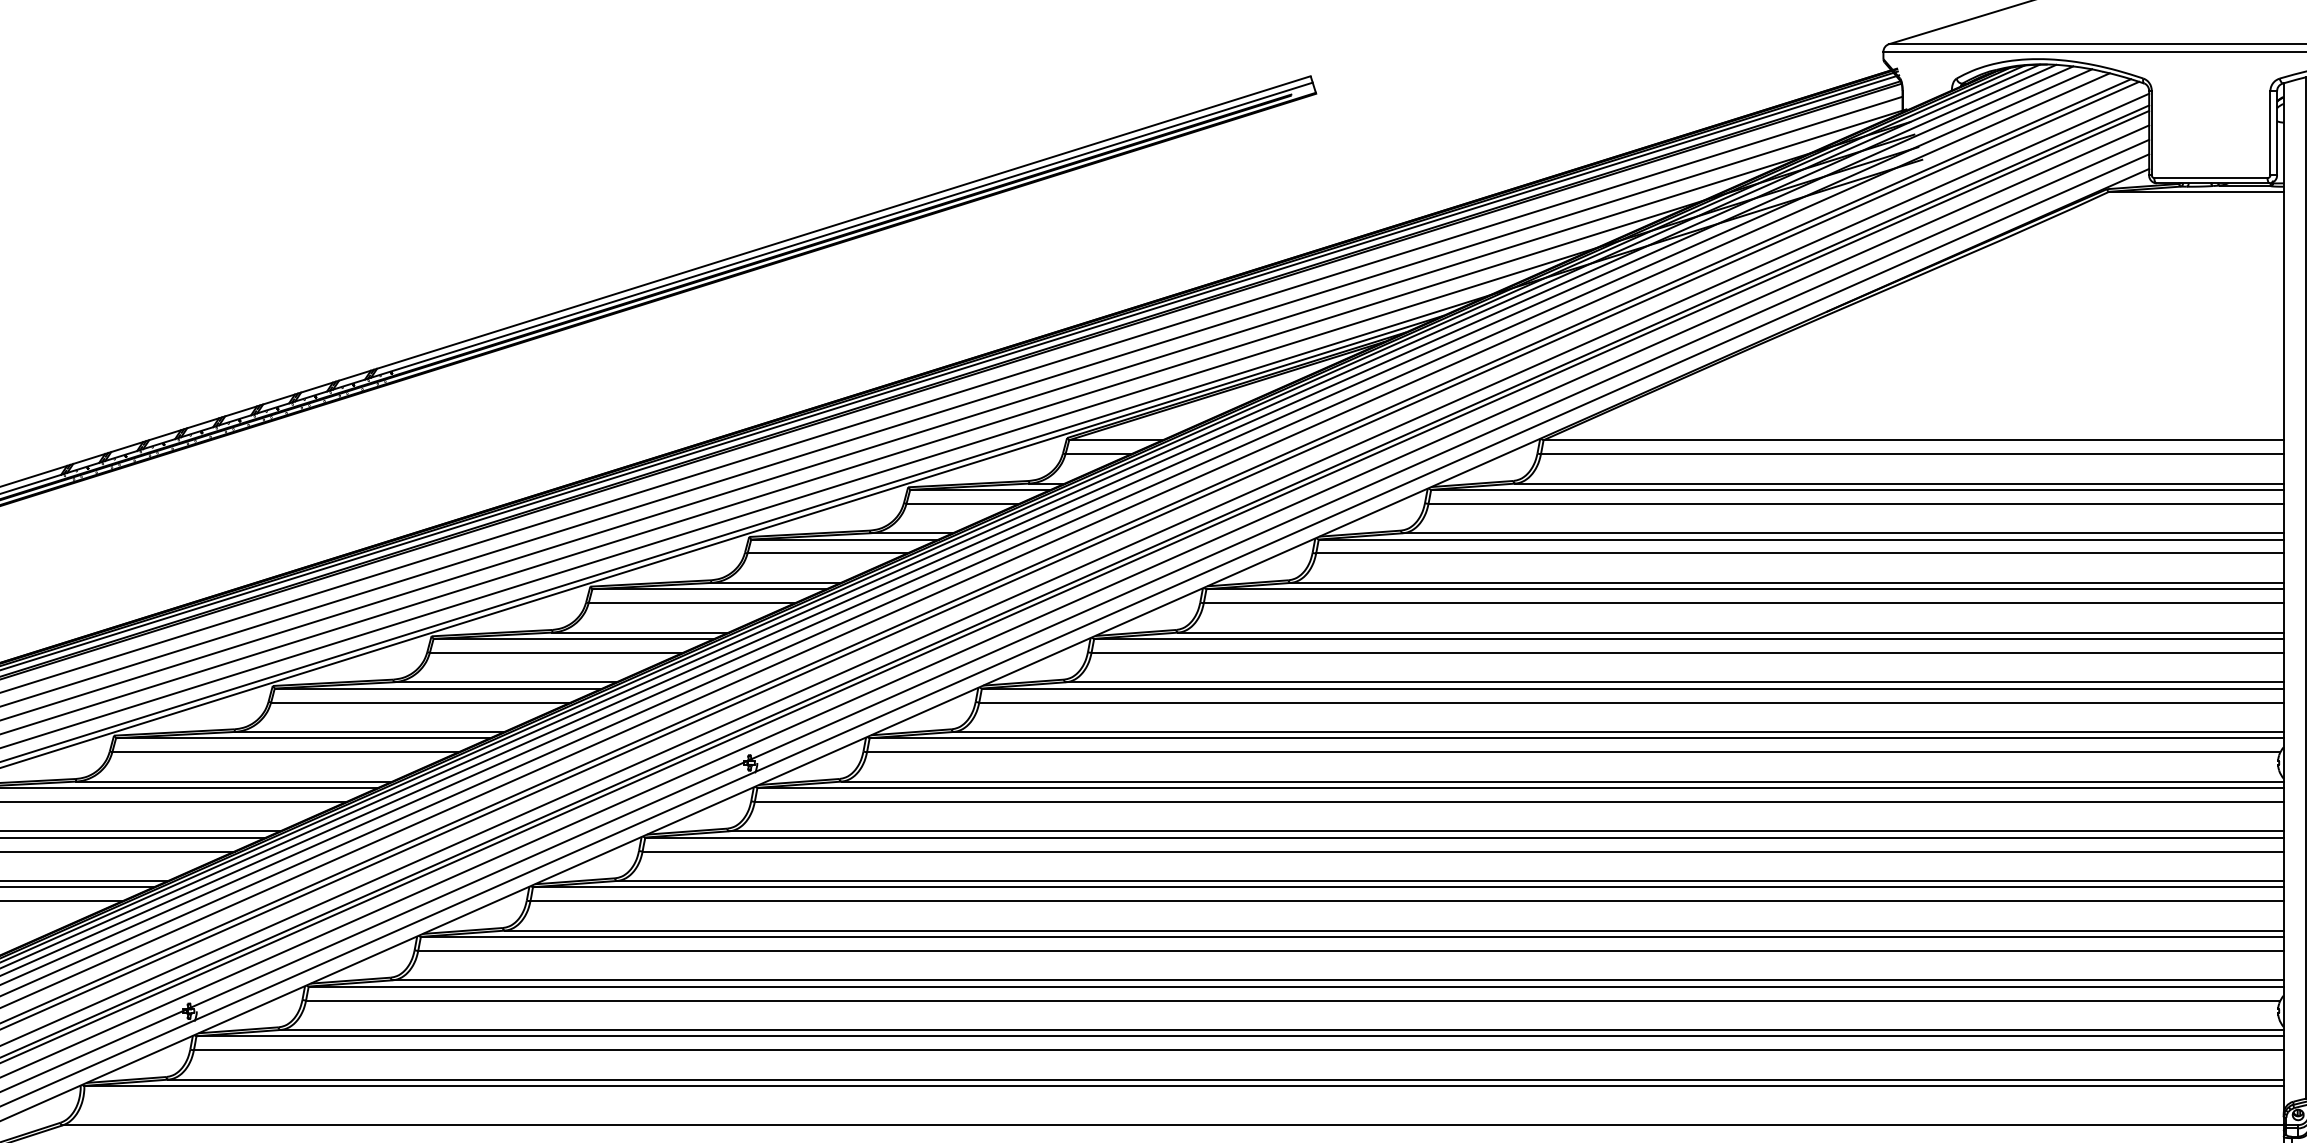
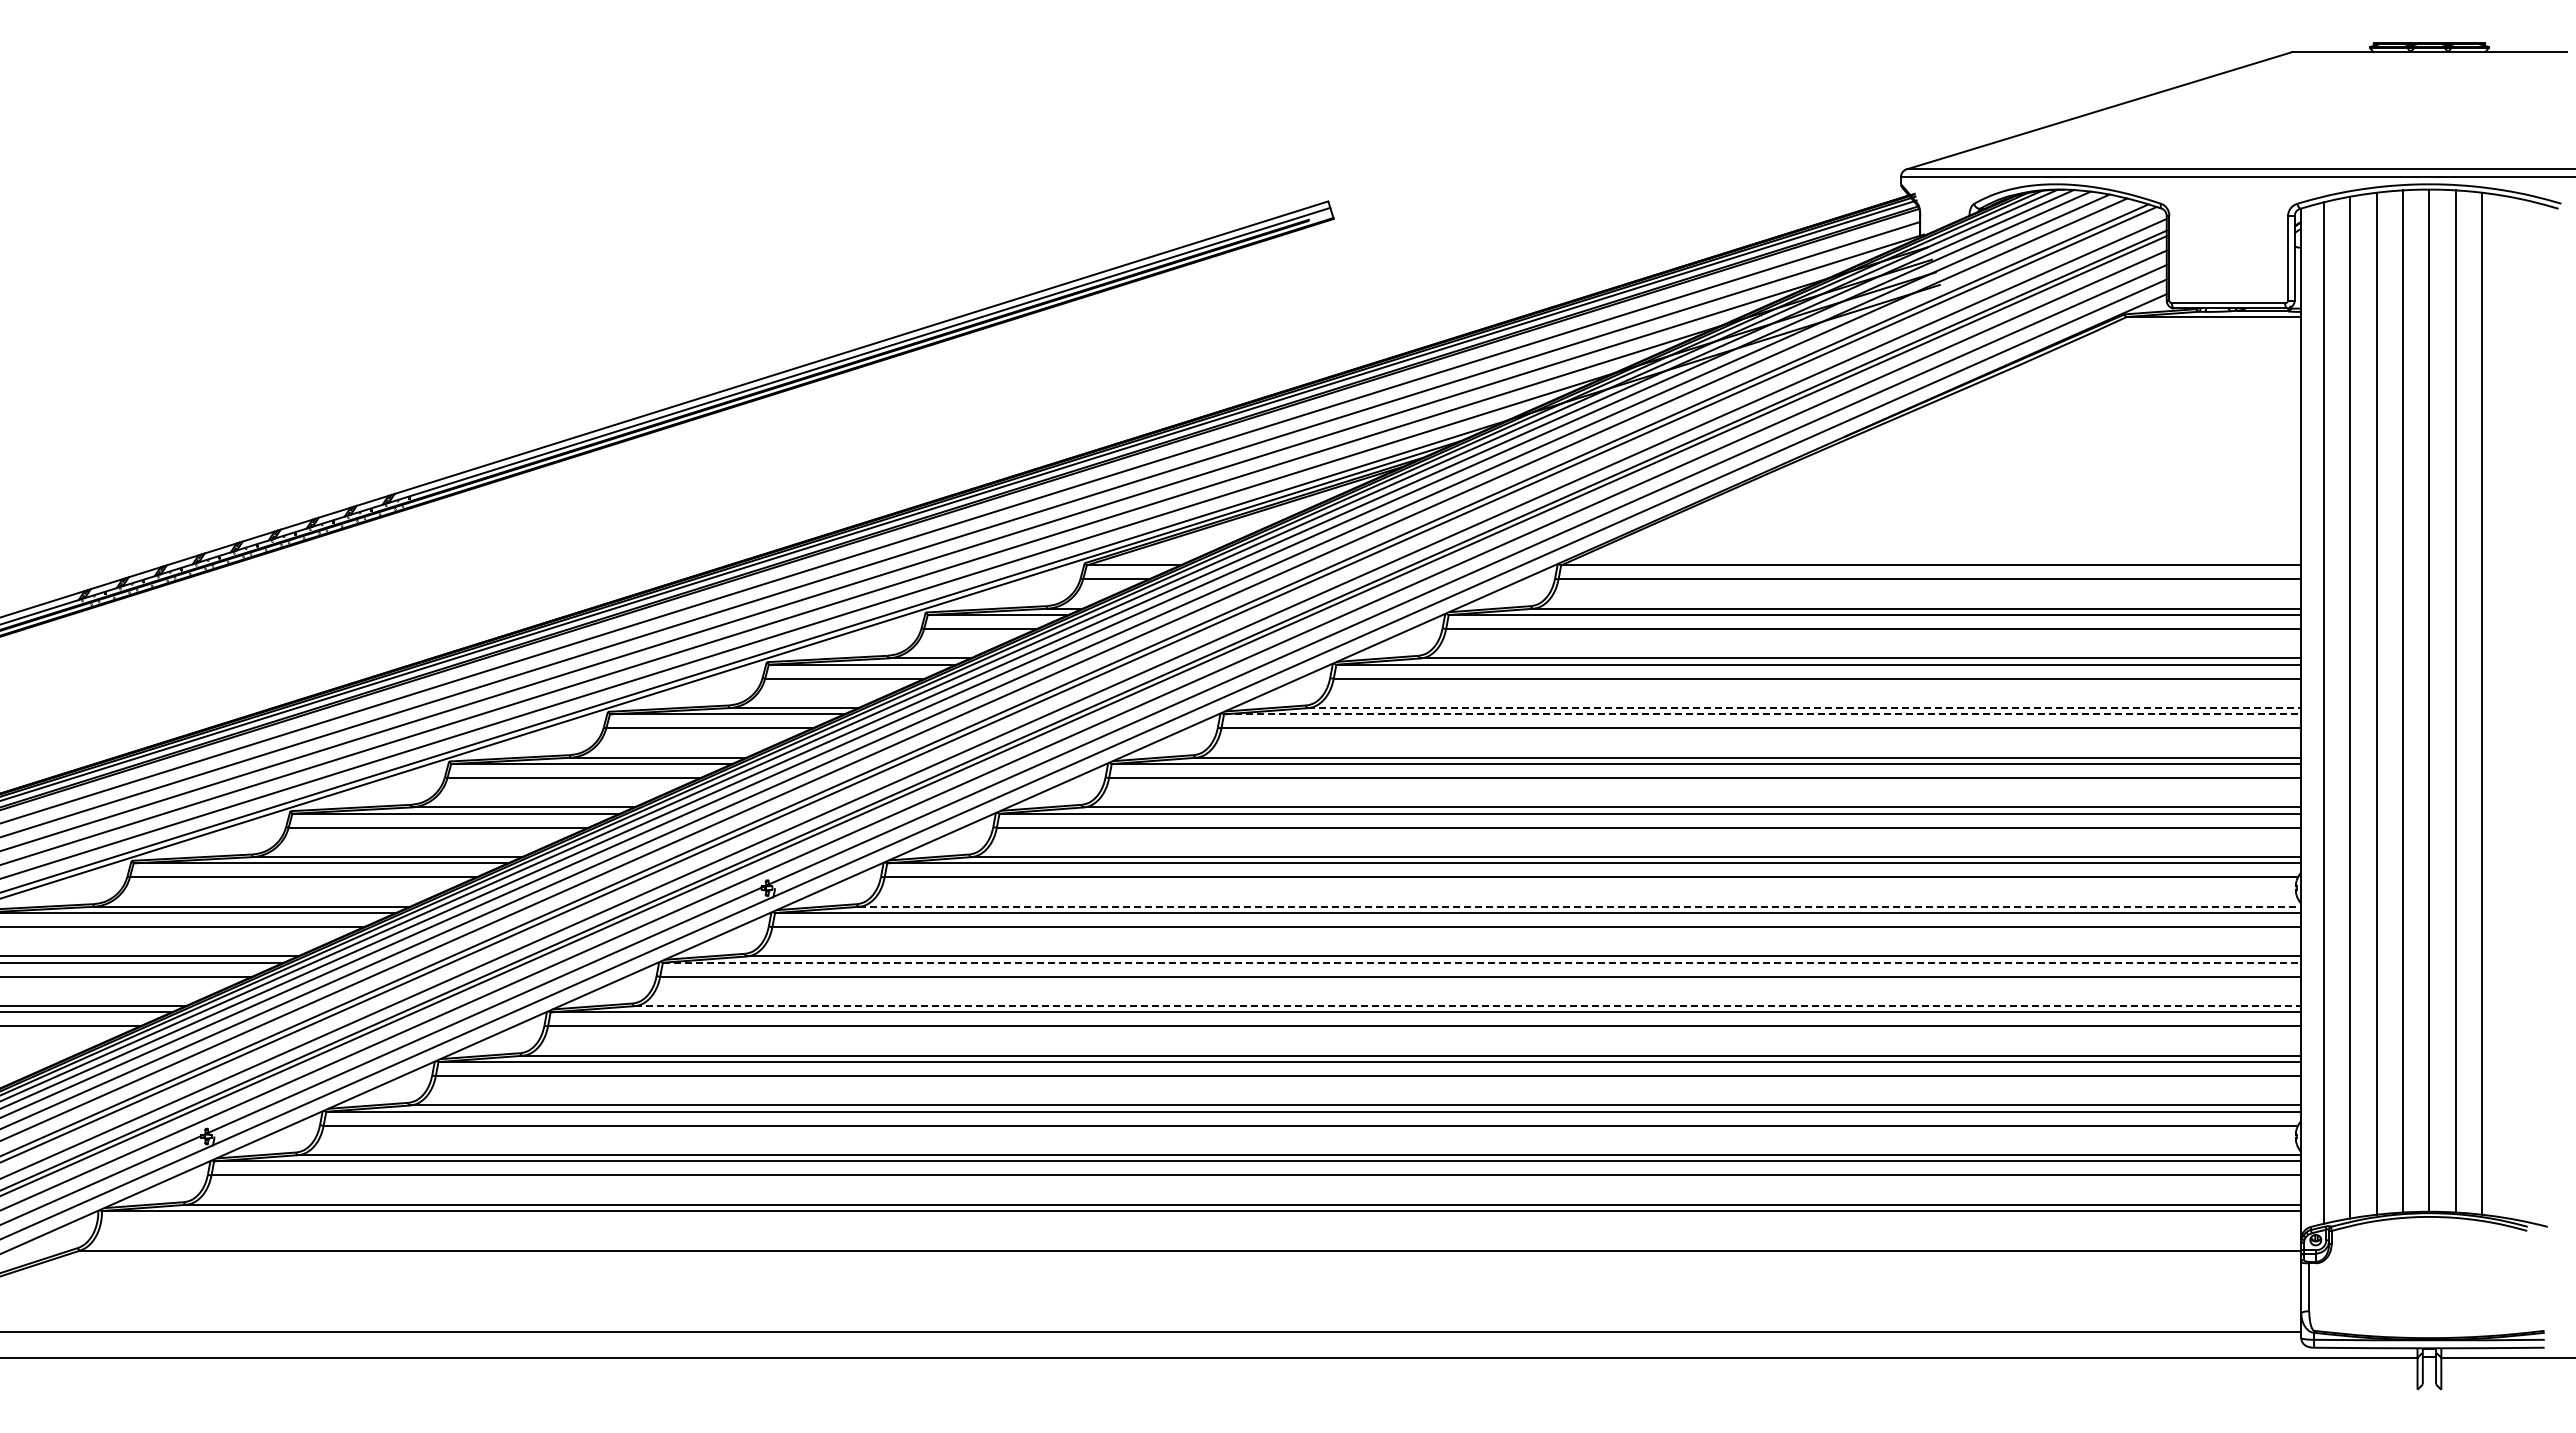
line: (1786, 583) -> (1804, 708), solid -> dashed
line: (1744, 589) -> (1762, 714), solid -> dashed
line: (1562, 781) -> (1580, 906), solid -> dashed
line: (1464, 837) -> (1482, 962), solid -> dashed
line: (1450, 881) -> (1468, 1006), solid -> dashed

